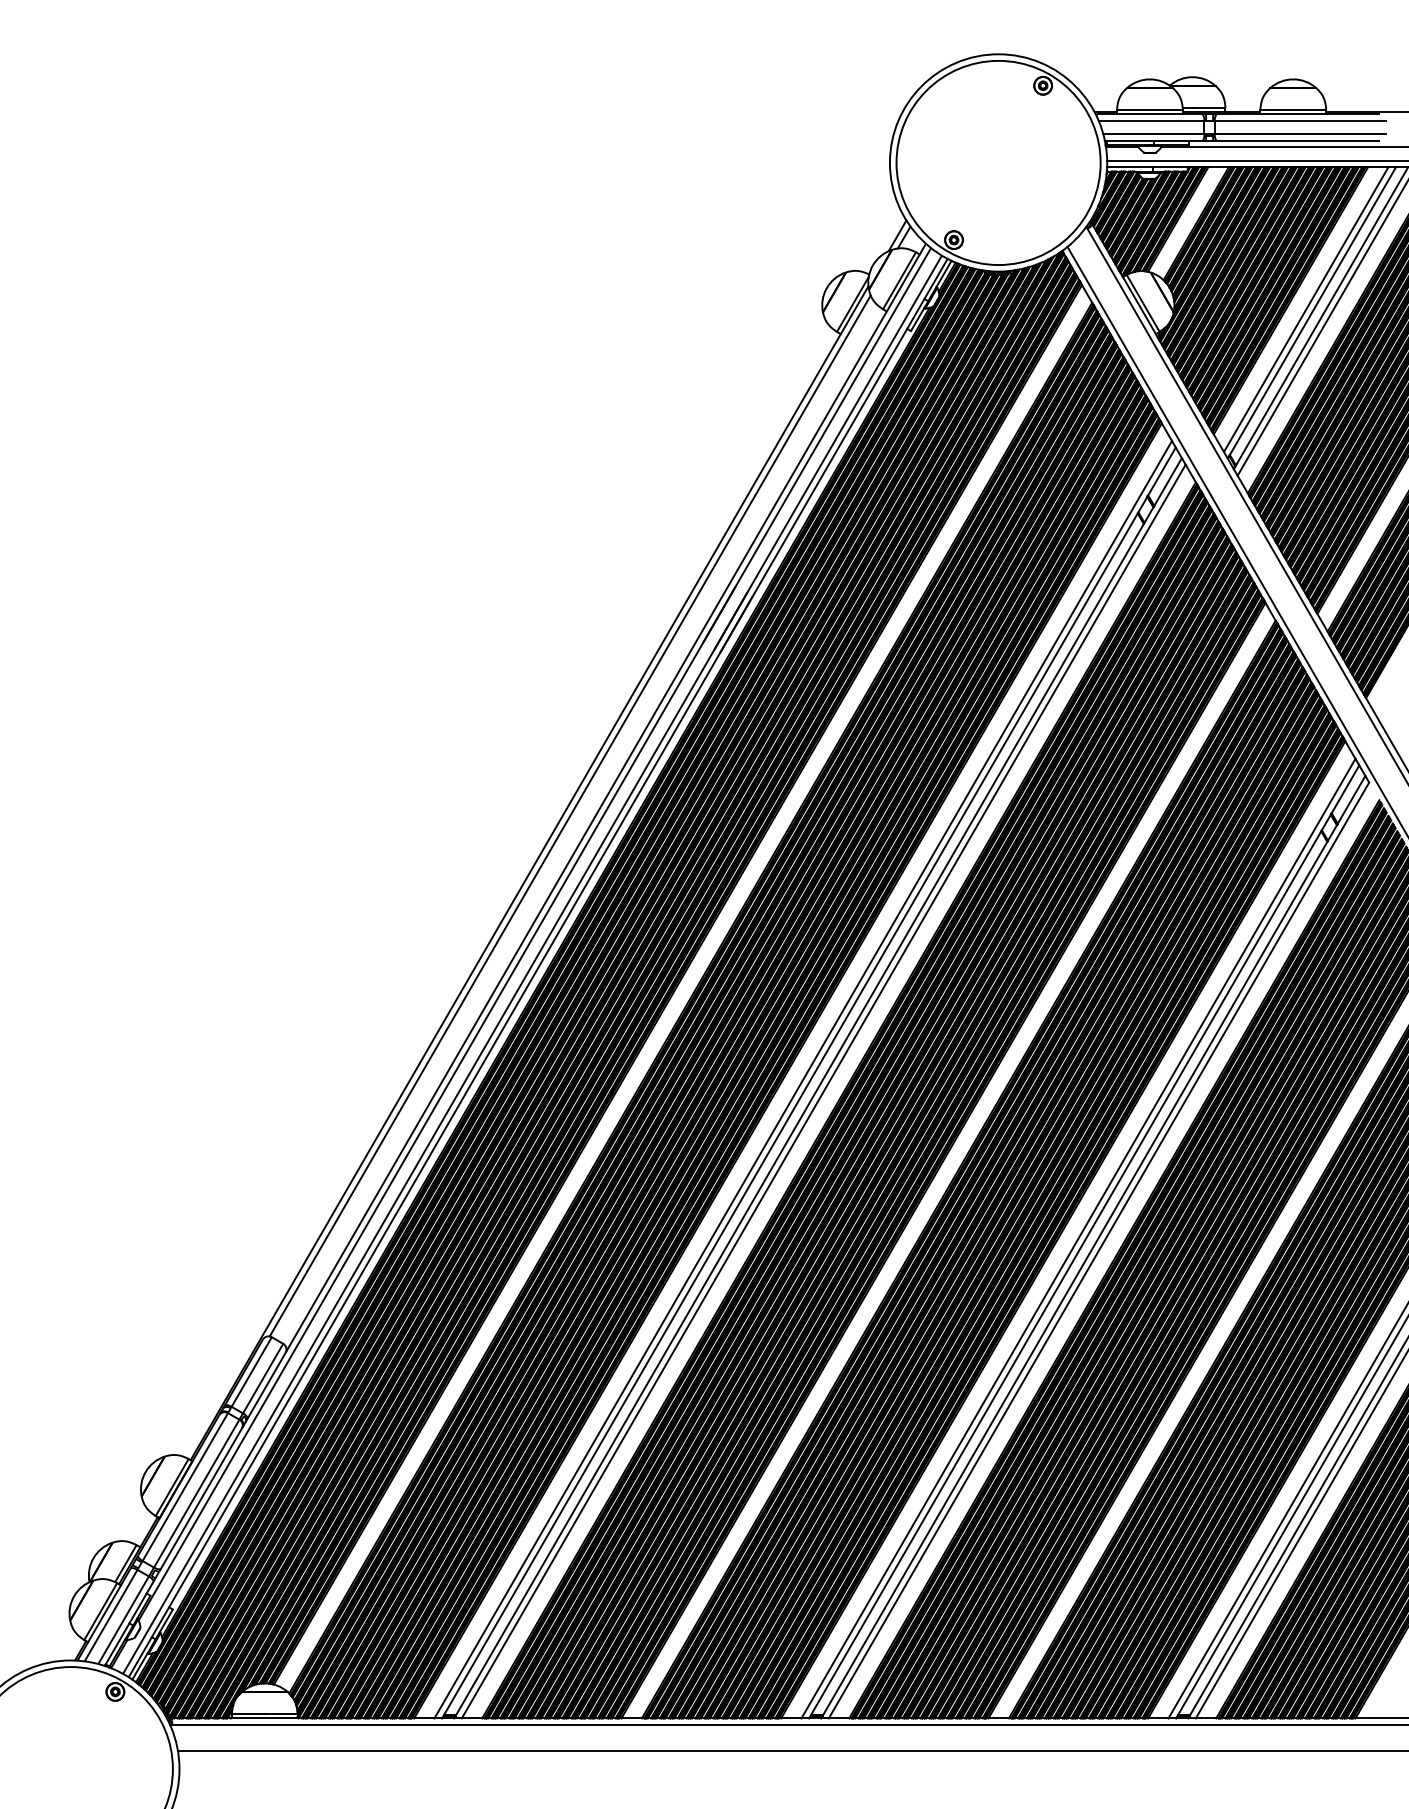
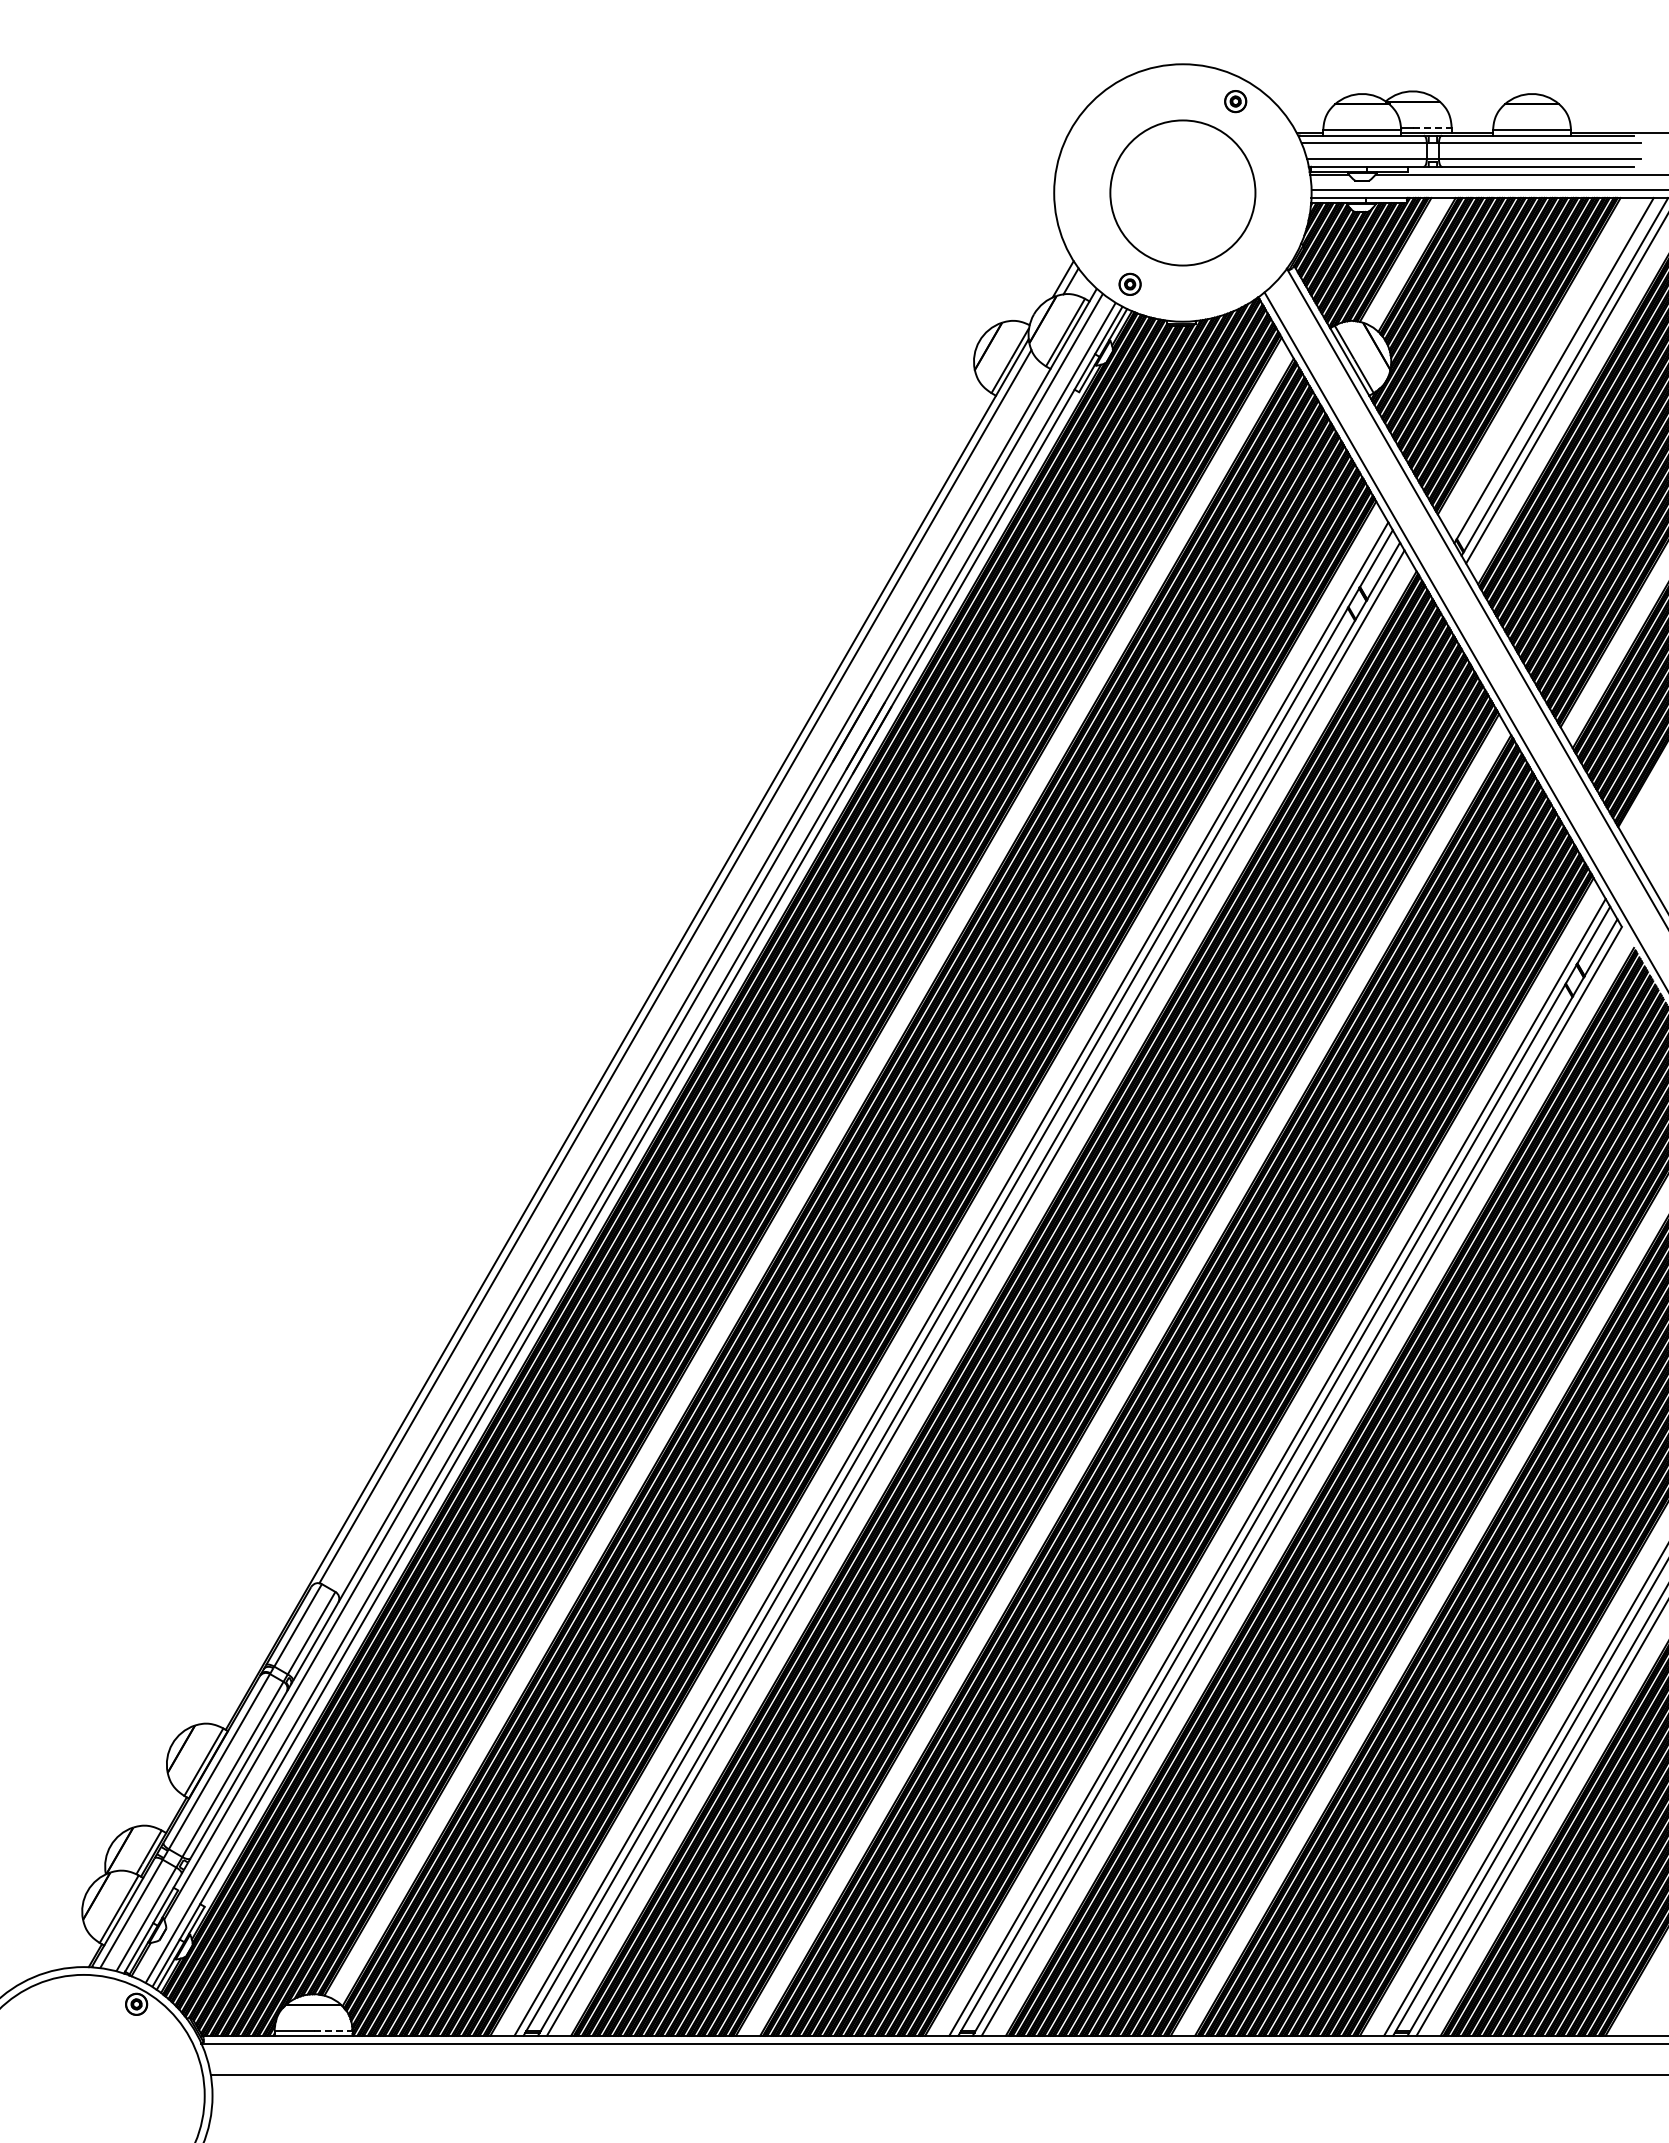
line: (1209, 107) -> (1432, 127), solid -> dashed
circle: (998, 162) -> (1182, 192), size x0.6
line: (1305, 309) -> (1546, 366), removed
line: (281, 1713) -> (333, 2030), solid -> dashed

